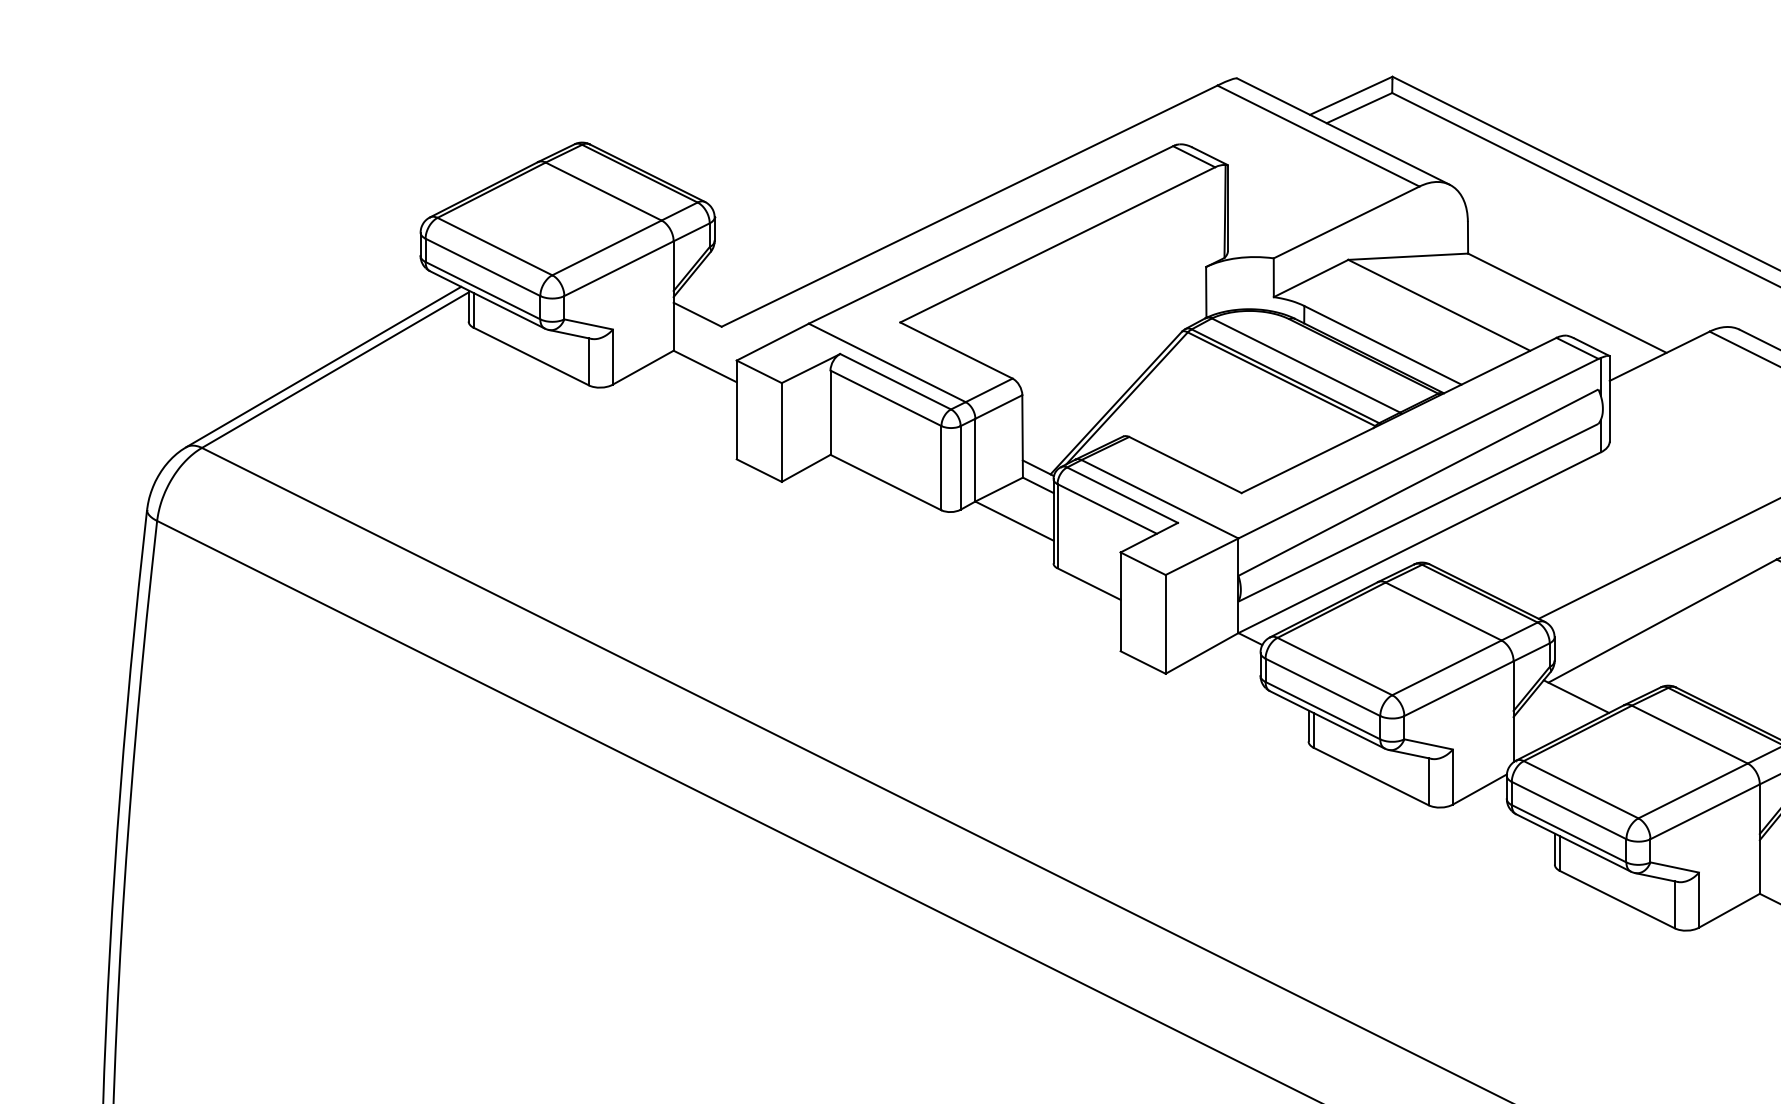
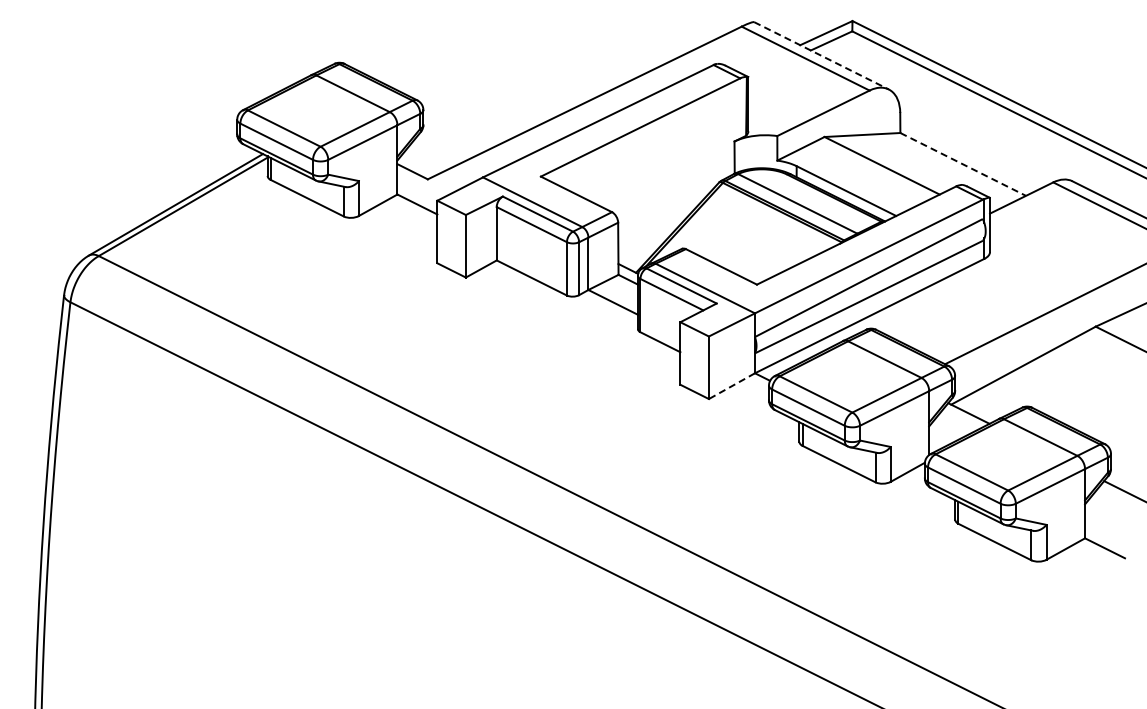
line: (1343, 132) -> (821, 56), solid -> dashed
line: (1567, 303) -> (963, 164), solid -> dashed
line: (1201, 653) -> (731, 386), solid -> dashed

